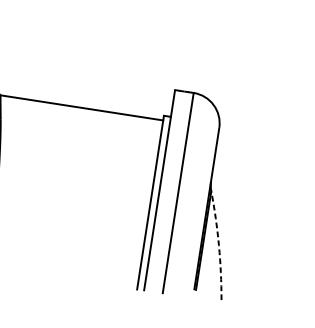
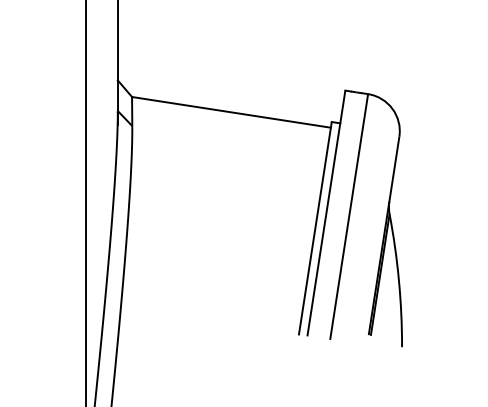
arc: (218, 245) -> (398, 280), dashed -> solid

